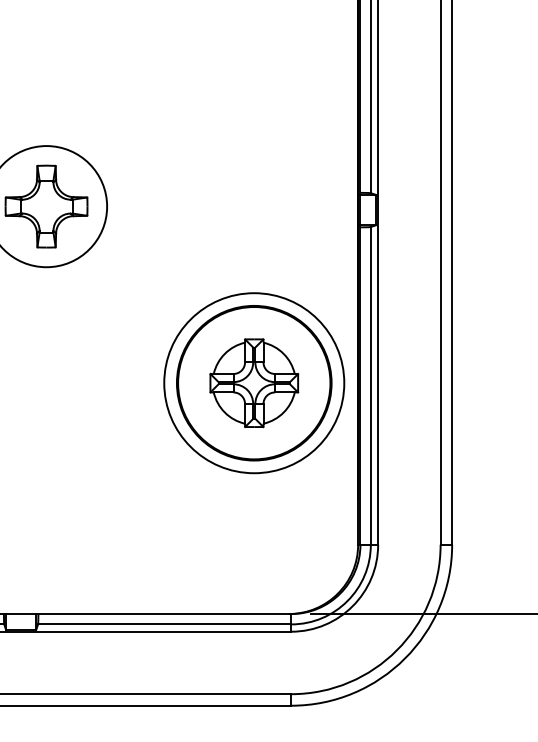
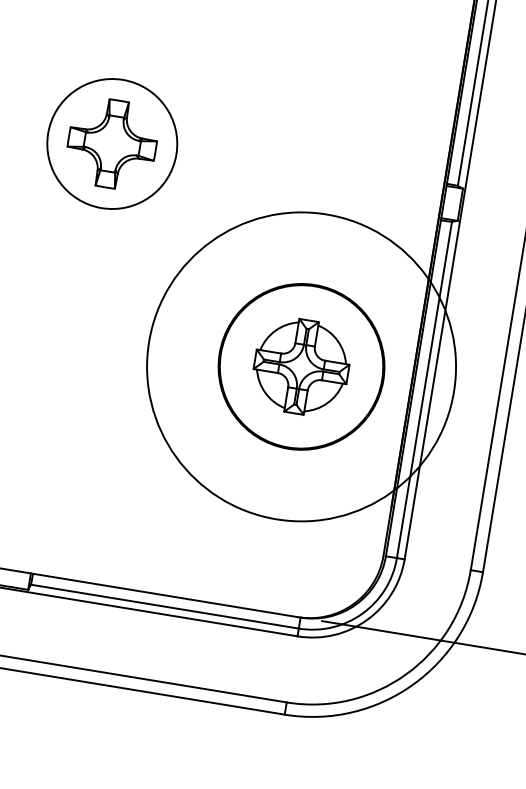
circle: (254, 383) -> (301, 367), size x1.6

